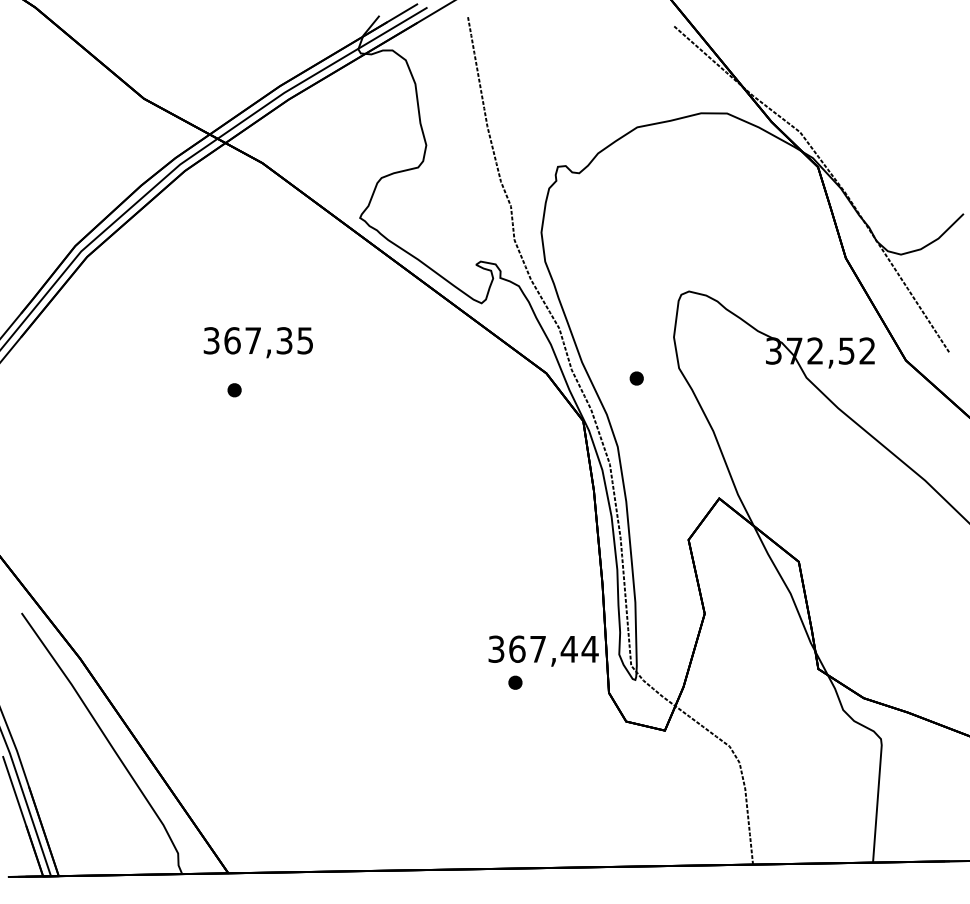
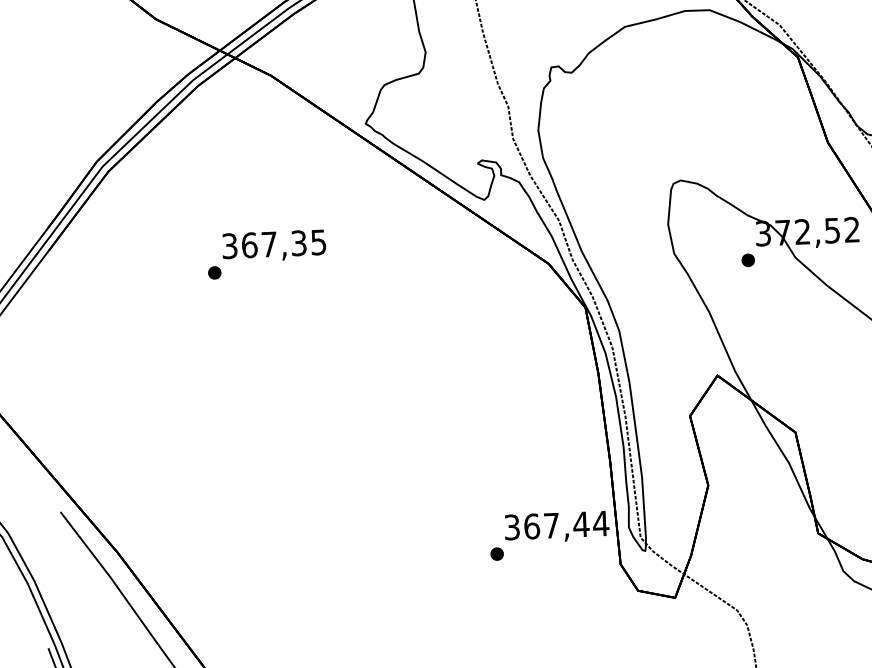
part: (636, 378) -> (748, 260), moved
part: (234, 390) -> (214, 273), moved
part: (515, 682) -> (497, 553), moved

